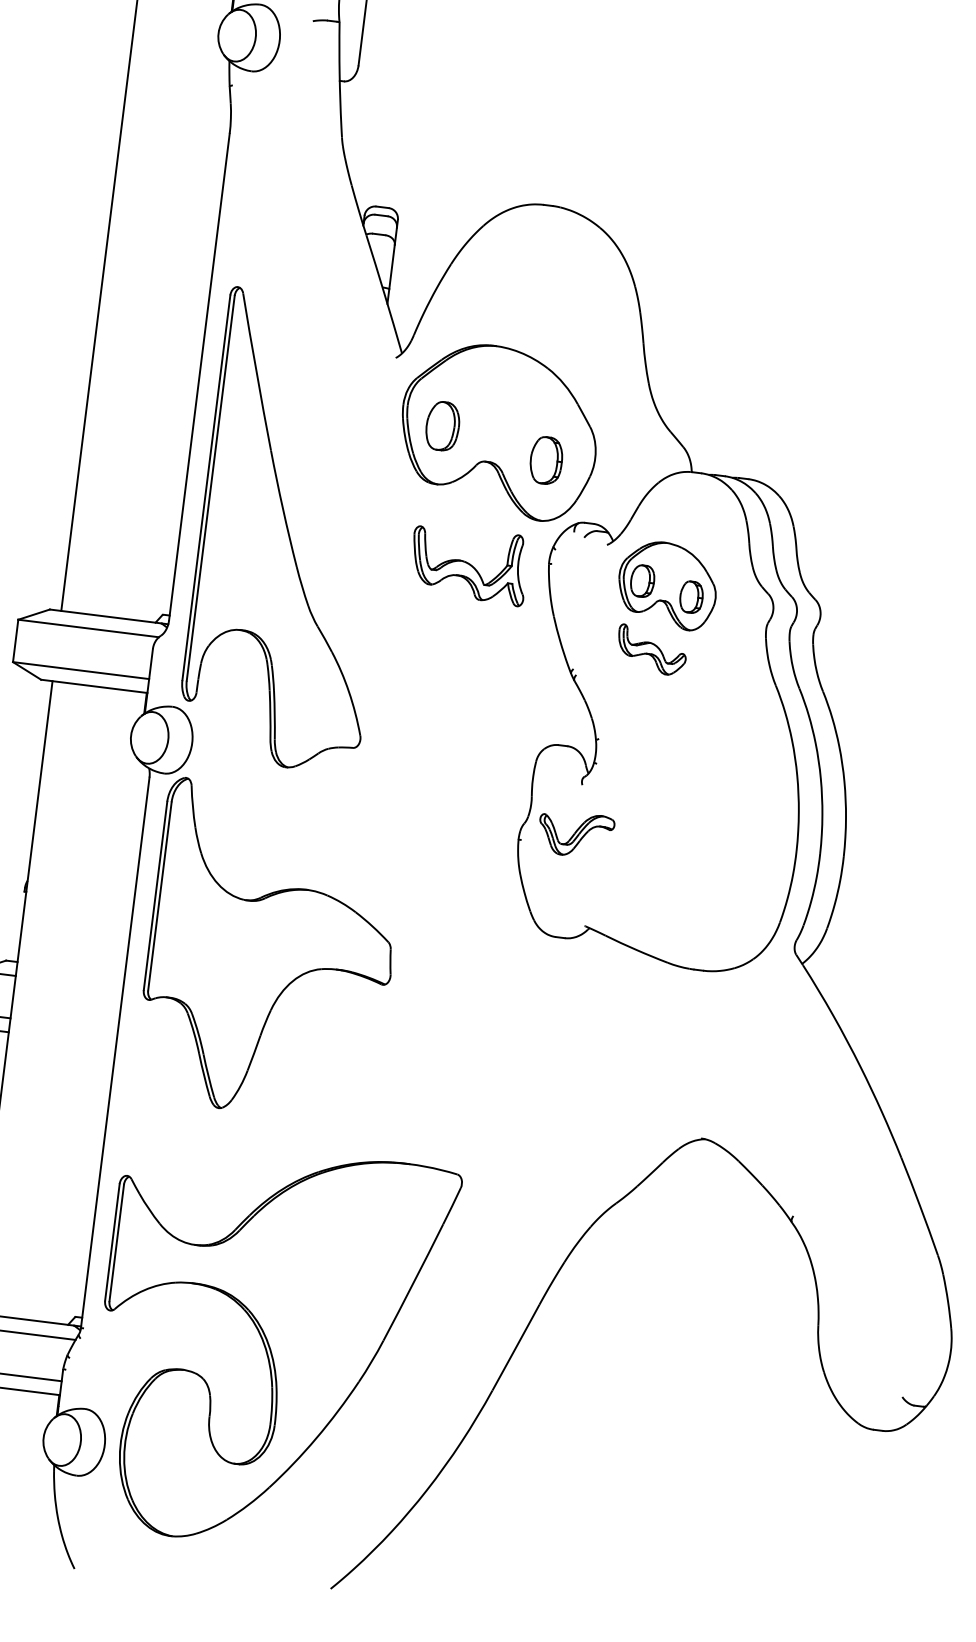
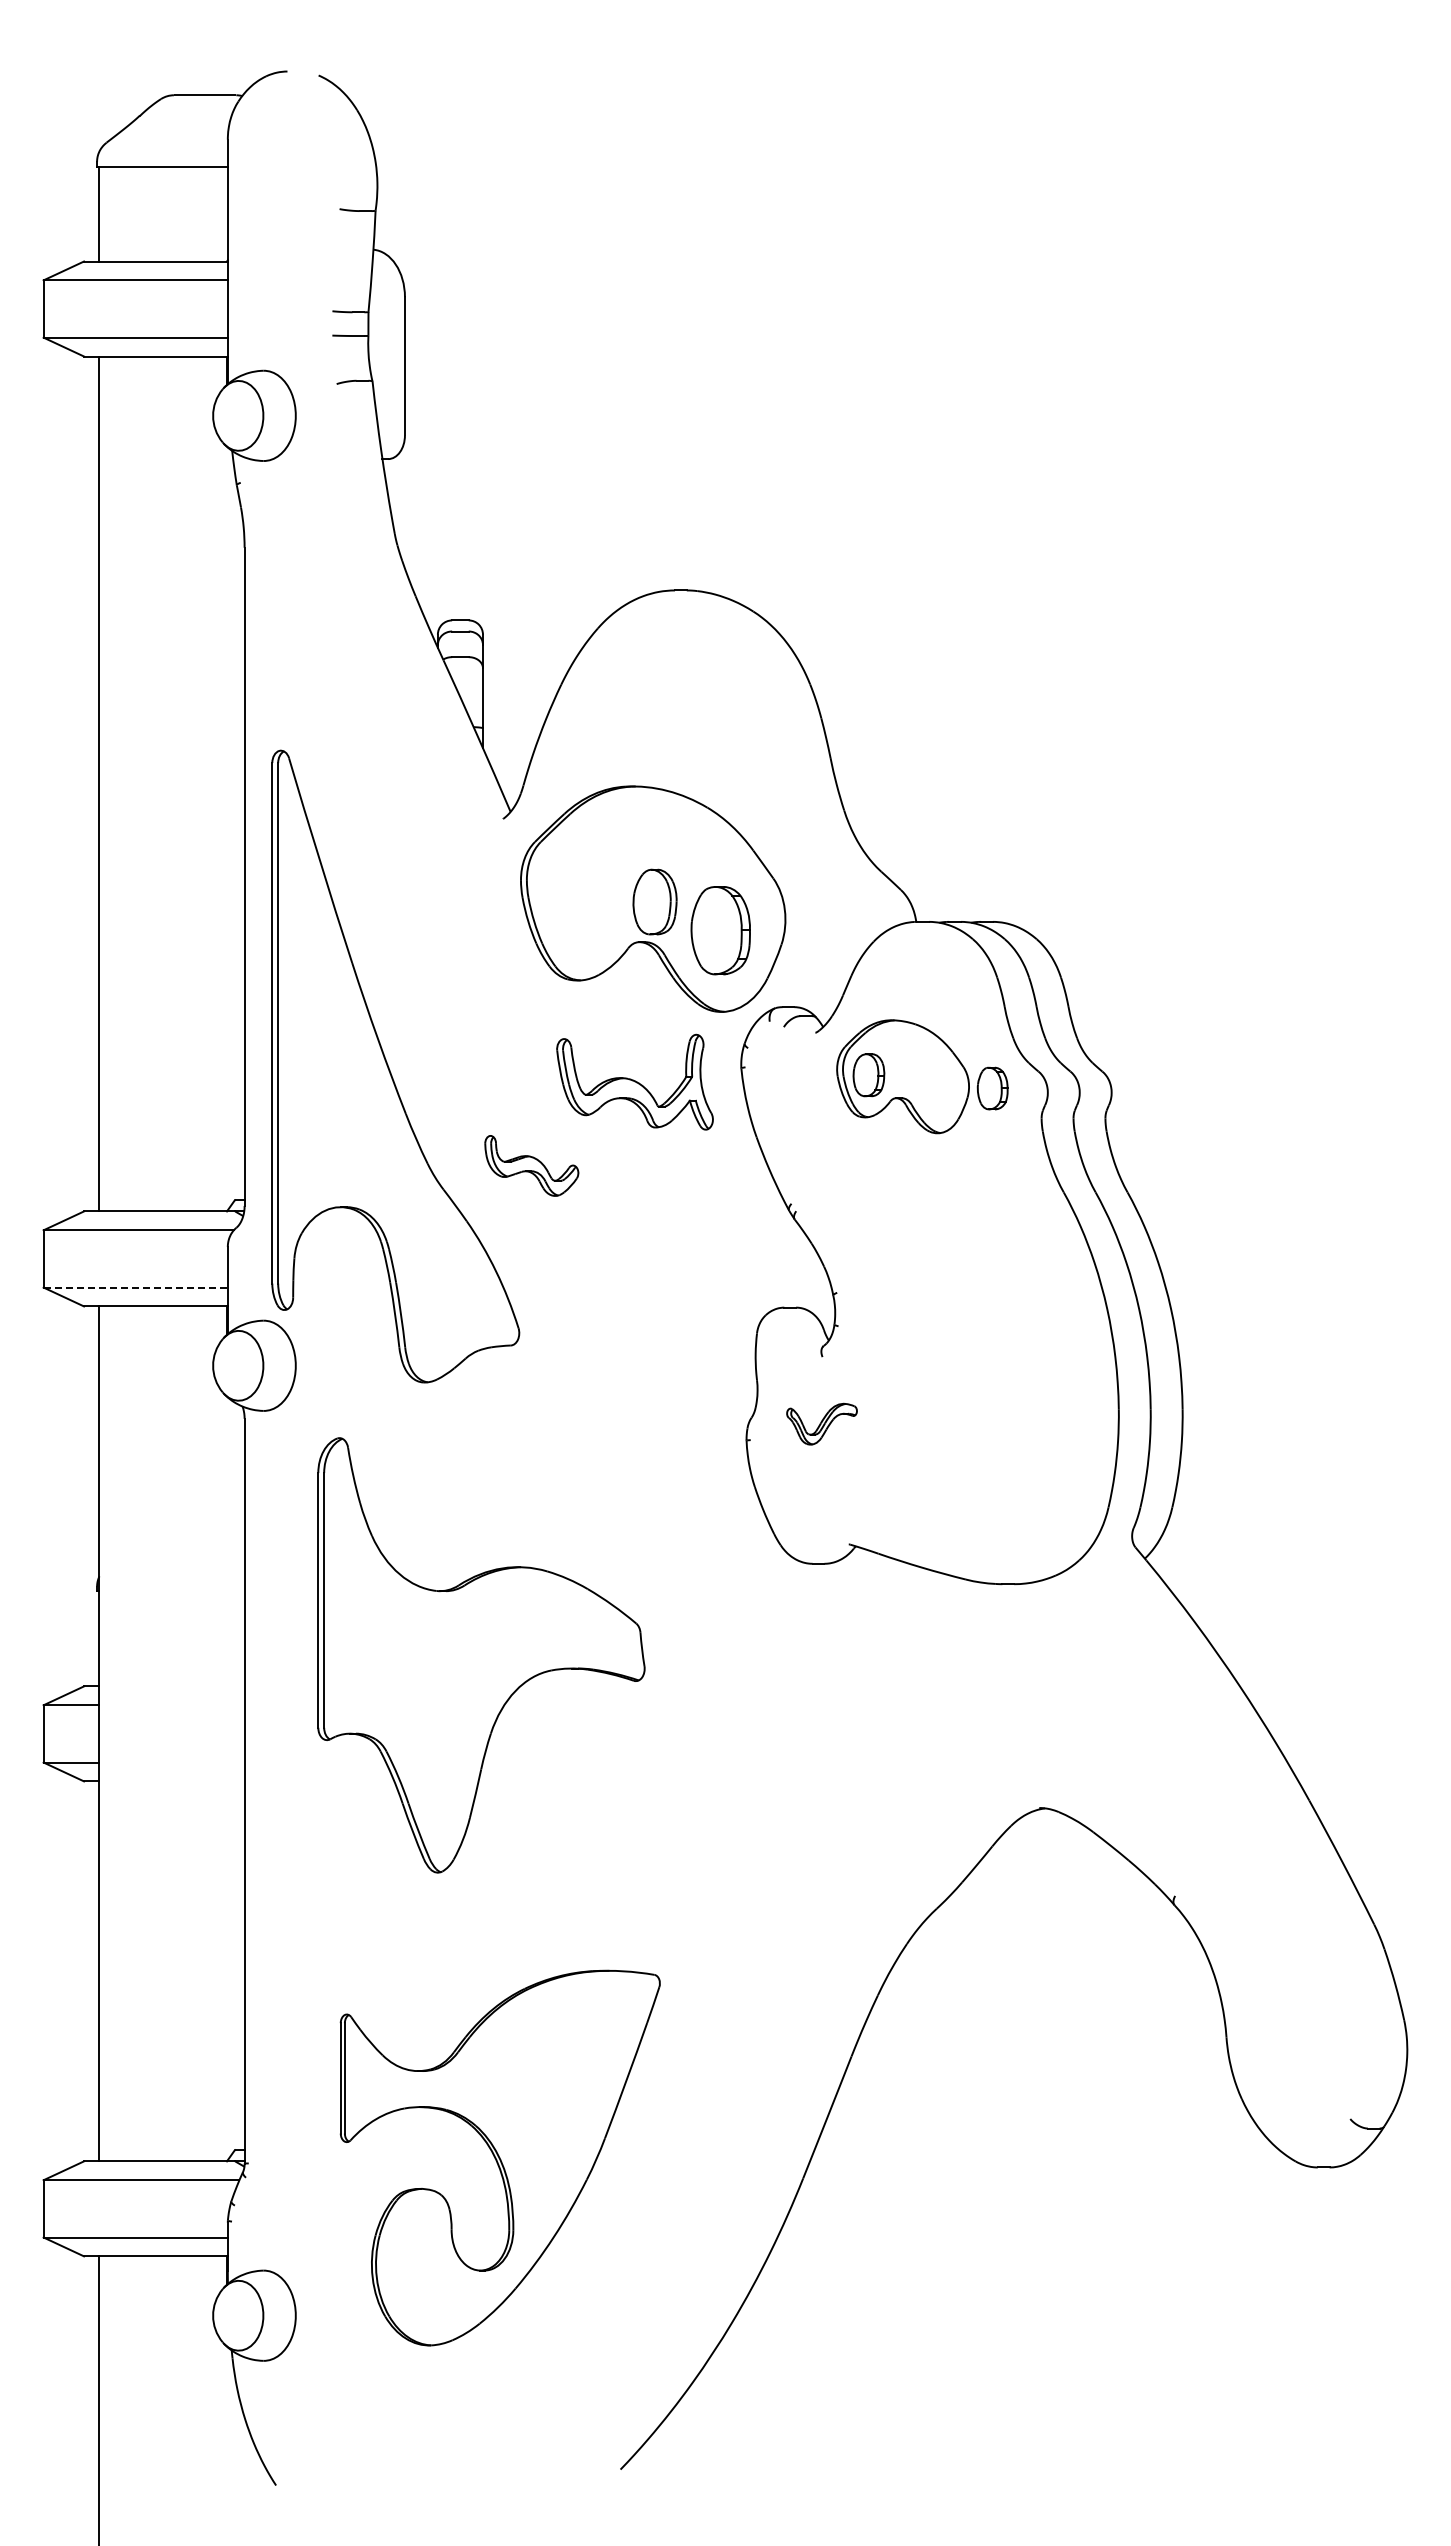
part: (442, 425) -> (654, 901), moved
part: (546, 460) -> (720, 930), size x1.4
part: (691, 597) -> (992, 1088), moved
part: (651, 650) -> (531, 1165), moved
line: (81, 670) -> (136, 1287), solid -> dashed
part: (575, 834) -> (821, 1424), size x0.7
part: (271, 951) -> (481, 1655), moved
part: (270, 1347) -> (500, 2157), size x0.7

